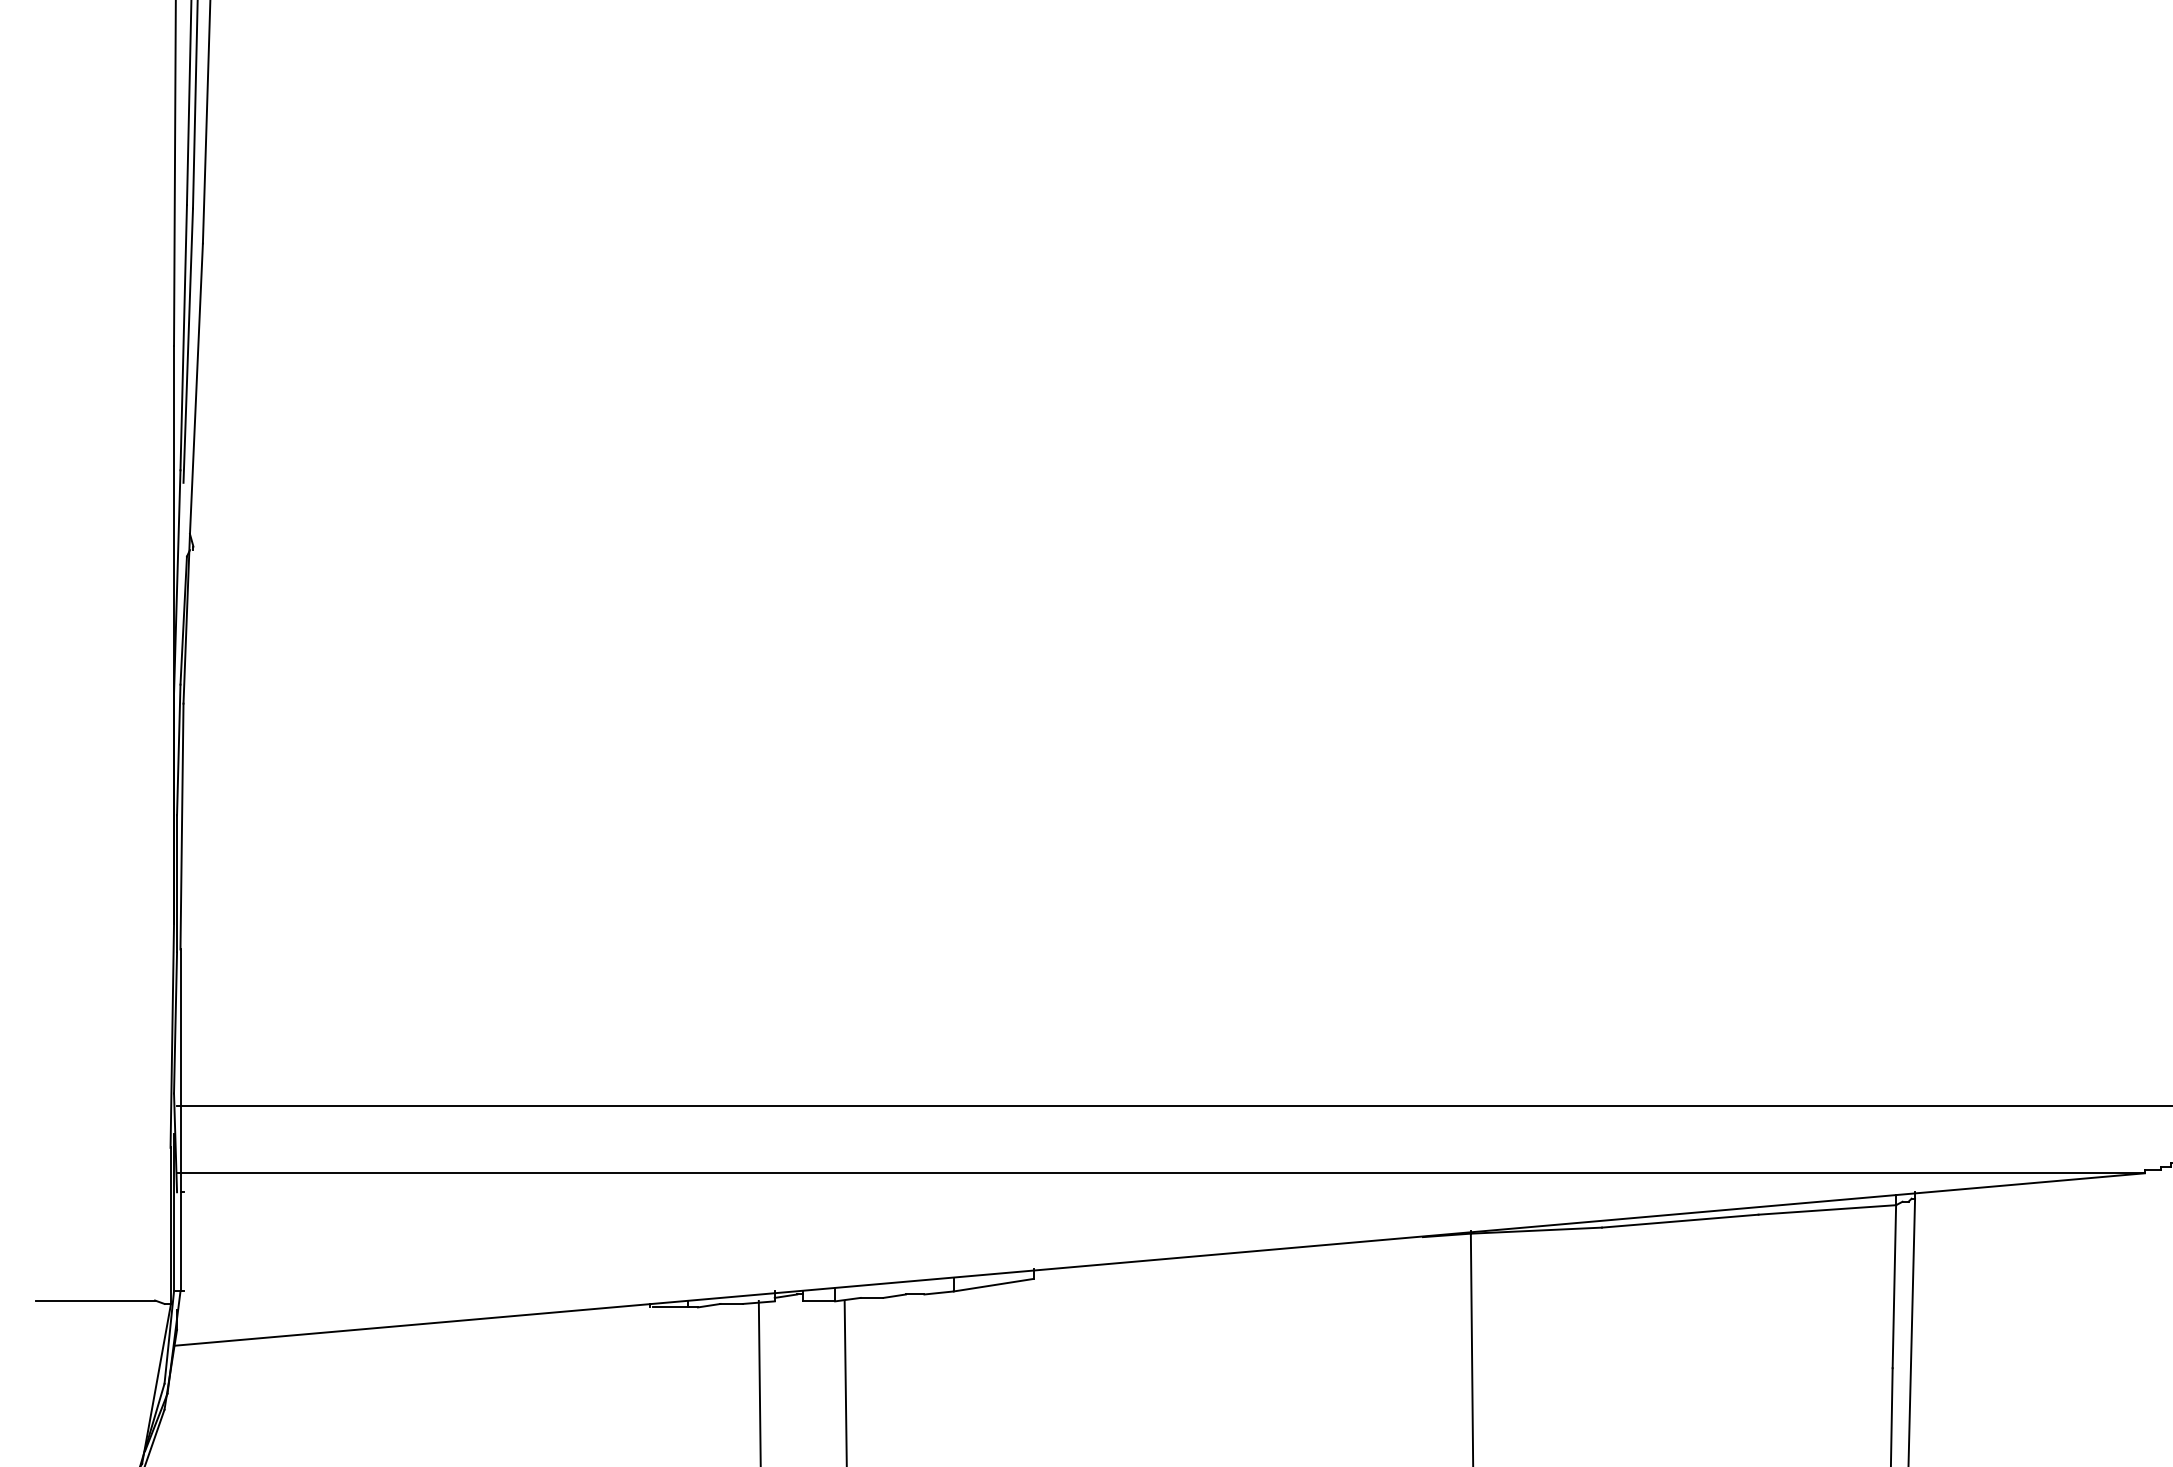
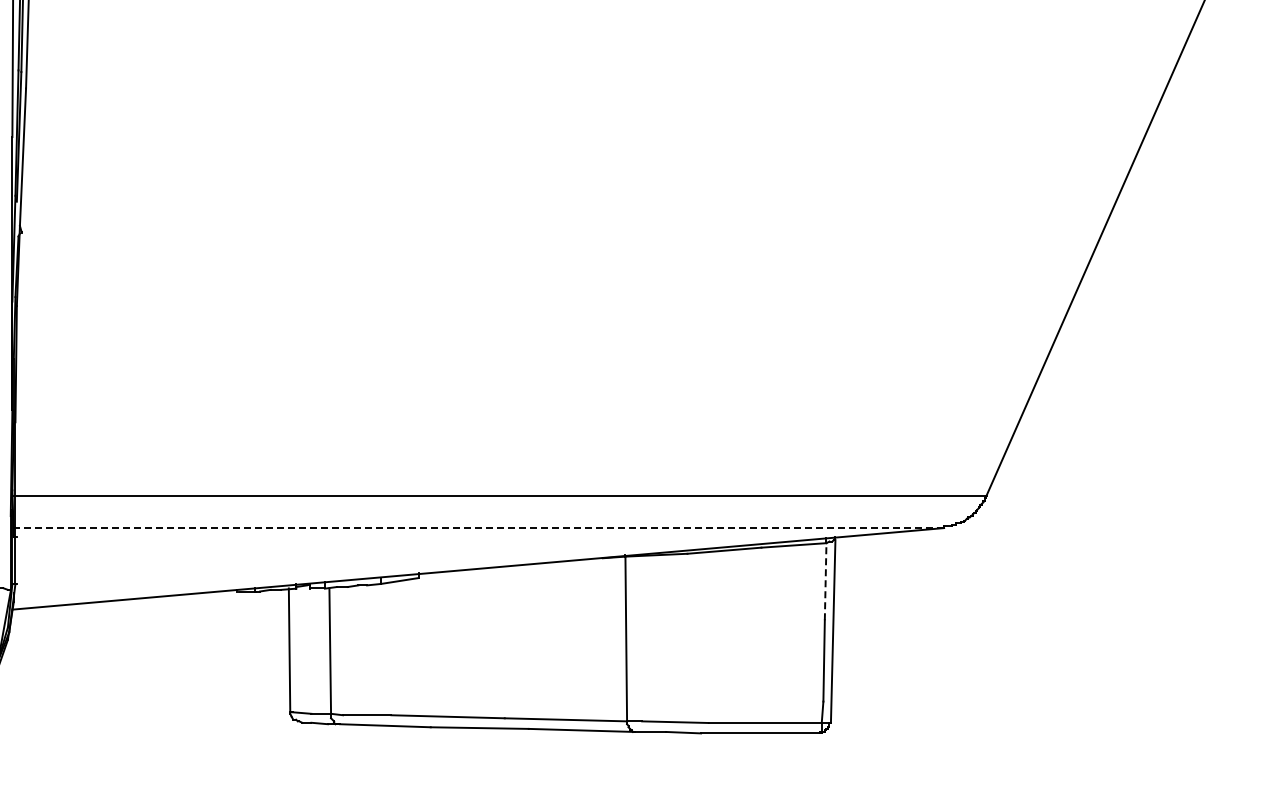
line: (1160, 1174) -> (478, 528), solid -> dashed
line: (1894, 1286) -> (825, 581), solid -> dashed

